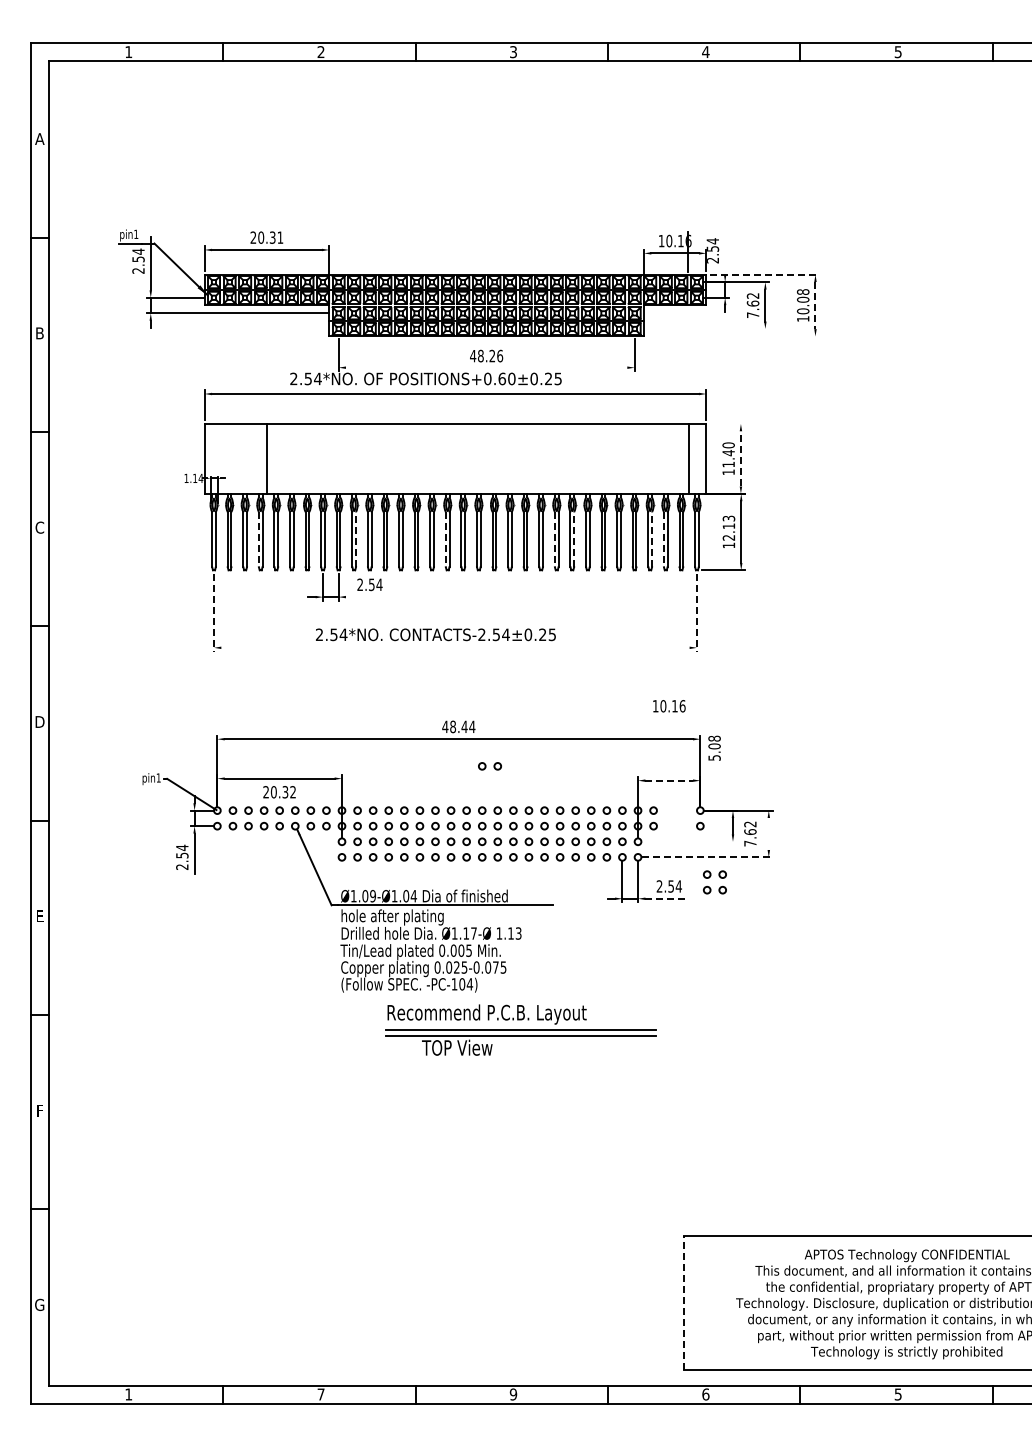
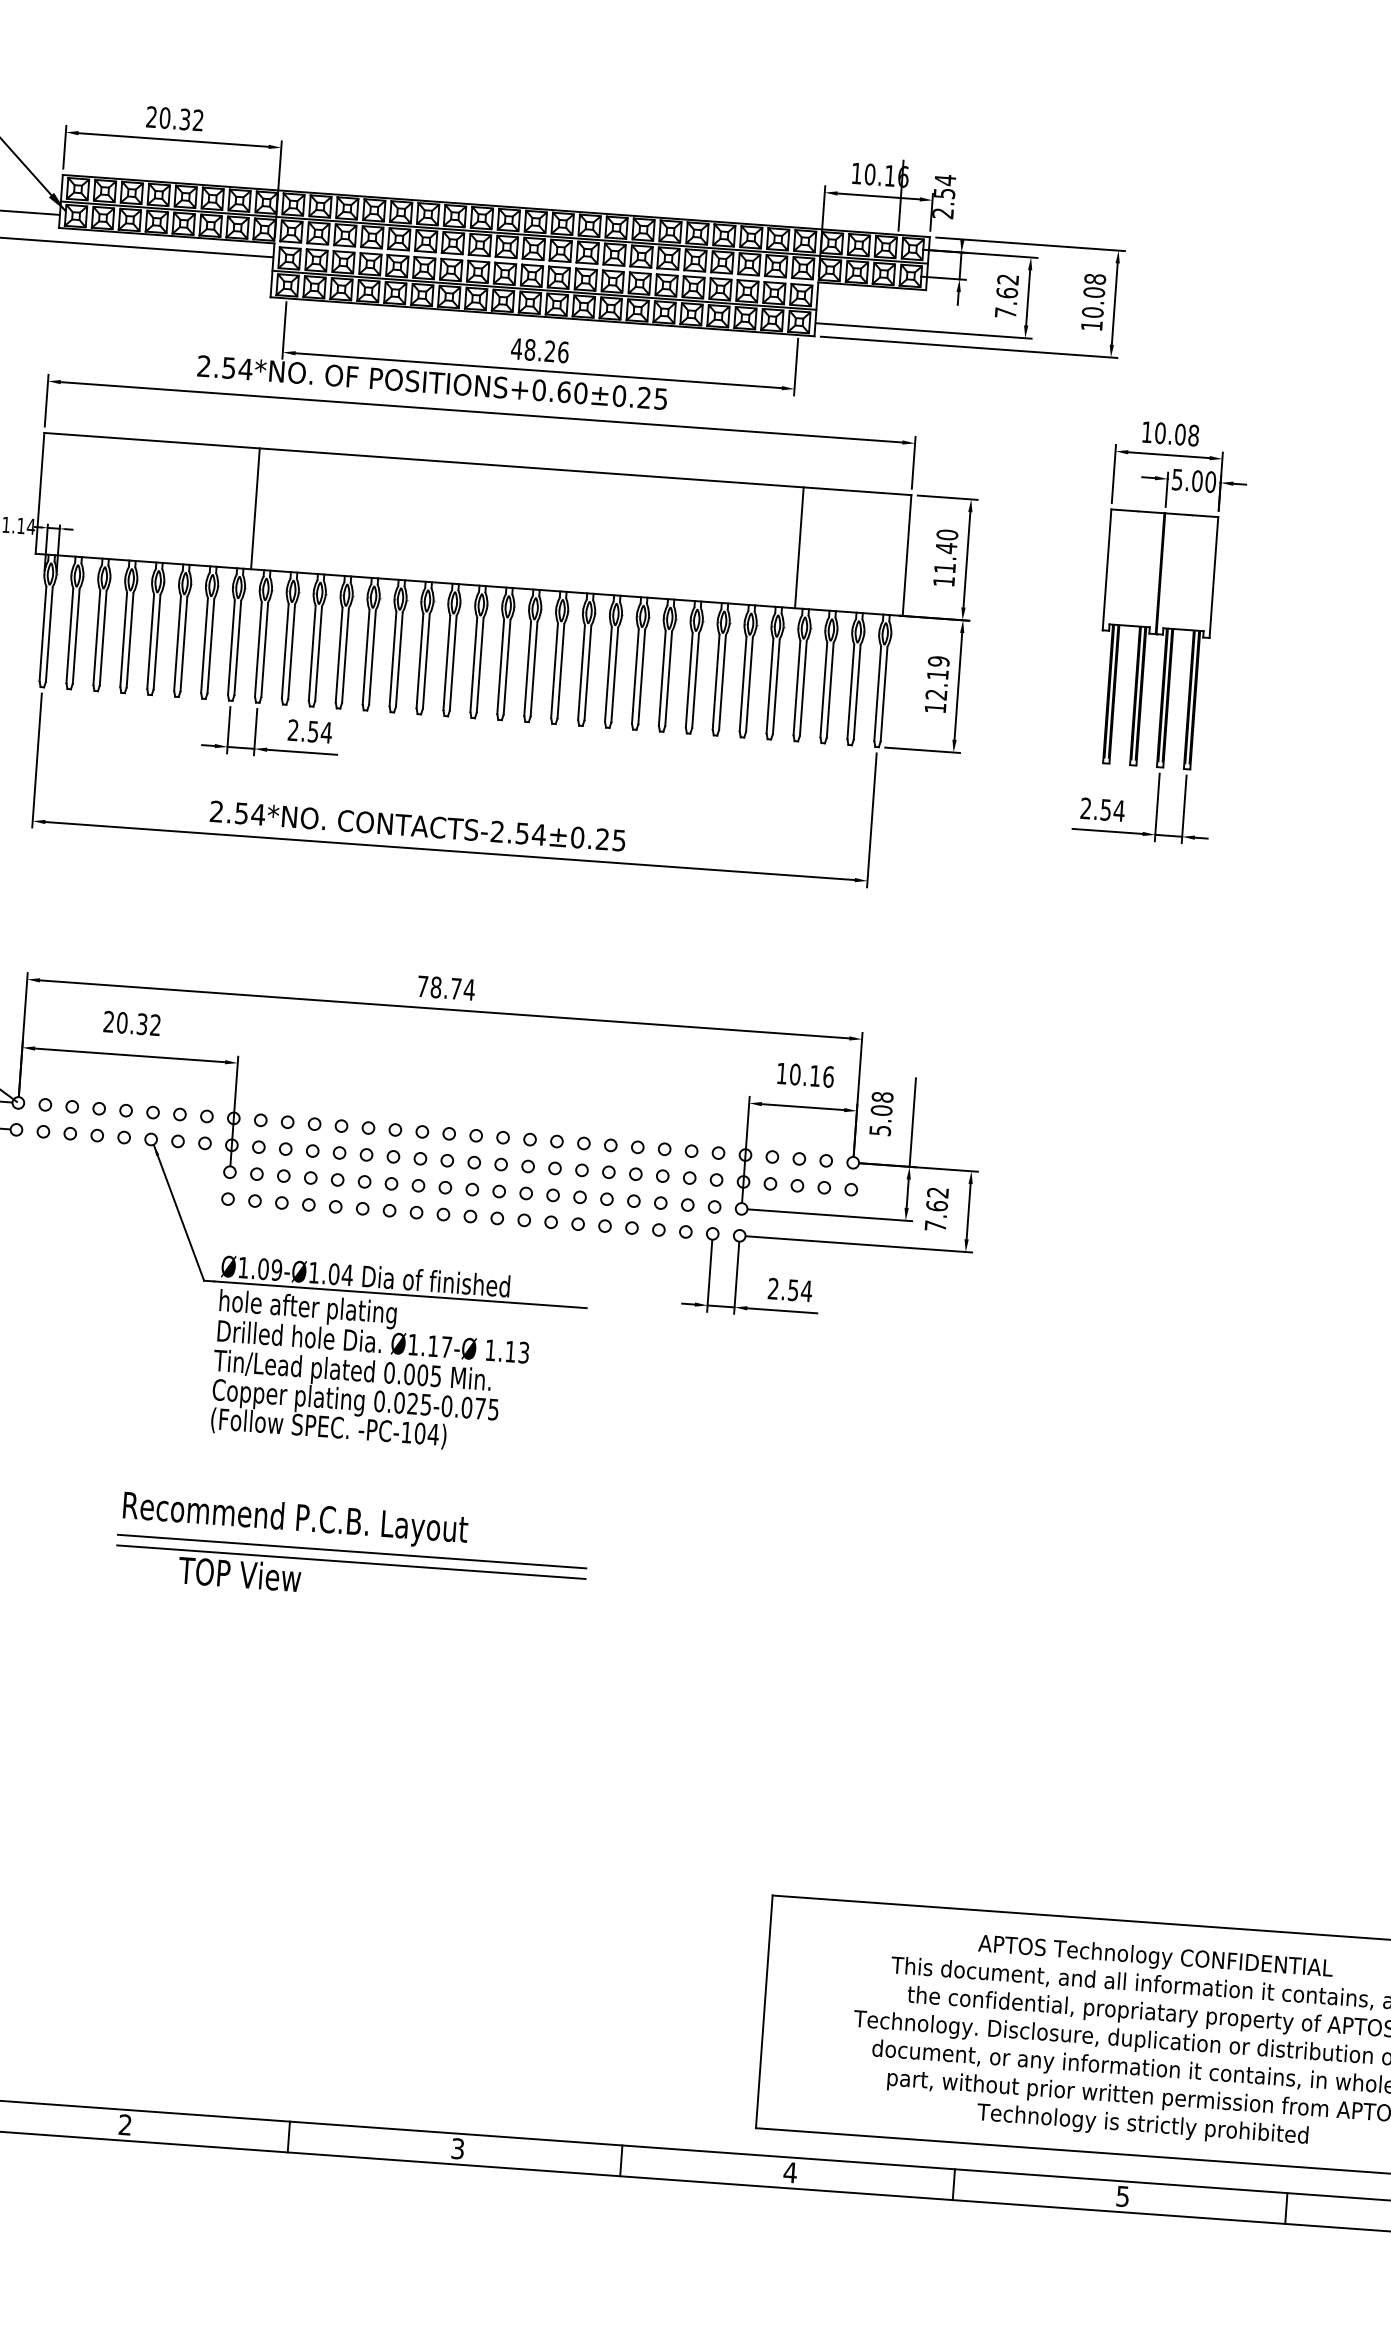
text: (279, 237) -> (196, 119), 20.31 -> 20.32
line: (764, 274) -> (1030, 244), dashed -> solid
line: (815, 305) -> (1114, 303), dashed -> solid
line: (706, 328) -> (923, 330), added
line: (733, 336) -> (969, 347), added
line: (486, 367) -> (538, 370), added
line: (726, 423) -> (946, 496), added
line: (267, 458) -> (255, 508), moved
line: (688, 458) -> (798, 547), moved
line: (740, 458) -> (966, 559), dashed -> solid
part: (855, 492) -> (1160, 632), added
text: (728, 518) -> (938, 661), 12.13 -> 12.19
line: (356, 539) -> (292, 651), dashed -> solid
line: (574, 539) -> (669, 678), dashed -> solid
line: (652, 539) -> (804, 688), dashed -> solid
line: (258, 540) -> (122, 641), dashed -> solid
line: (445, 540) -> (446, 664), dashed -> solid
line: (554, 540) -> (634, 677), dashed -> solid
line: (663, 540) -> (822, 691), dashed -> solid
line: (365, 597) -> (300, 752), added
line: (213, 612) -> (36, 759), dashed -> solid
line: (696, 612) -> (871, 819), dashed -> solid
line: (455, 647) -> (450, 850), added
text: (669, 706) -> (805, 1075), moved
text: (454, 726) -> (438, 986), 48.44 -> 78.74
text: (714, 747) -> (881, 1112), moved
part: (489, 766) -> (494, 1060), removed
line: (669, 780) -> (803, 1106), dashed -> solid
line: (732, 784) -> (912, 1121), added
text: (279, 792) -> (131, 1023), moved
line: (768, 834) -> (968, 1212), added
line: (688, 841) -> (828, 1214), added
line: (707, 857) -> (859, 1244), dashed -> solid
part: (710, 877) -> (804, 1164), moved
line: (666, 898) -> (783, 1310), dashed -> solid
part: (520, 1029) -> (351, 1550), moved
line: (684, 1302) -> (764, 2010), dashed -> solid
text: (320, 1394) -> (124, 2124), 7 -> 2
text: (513, 1394) -> (457, 2148), 9 -> 3
text: (705, 1394) -> (789, 2172), 6 -> 4

